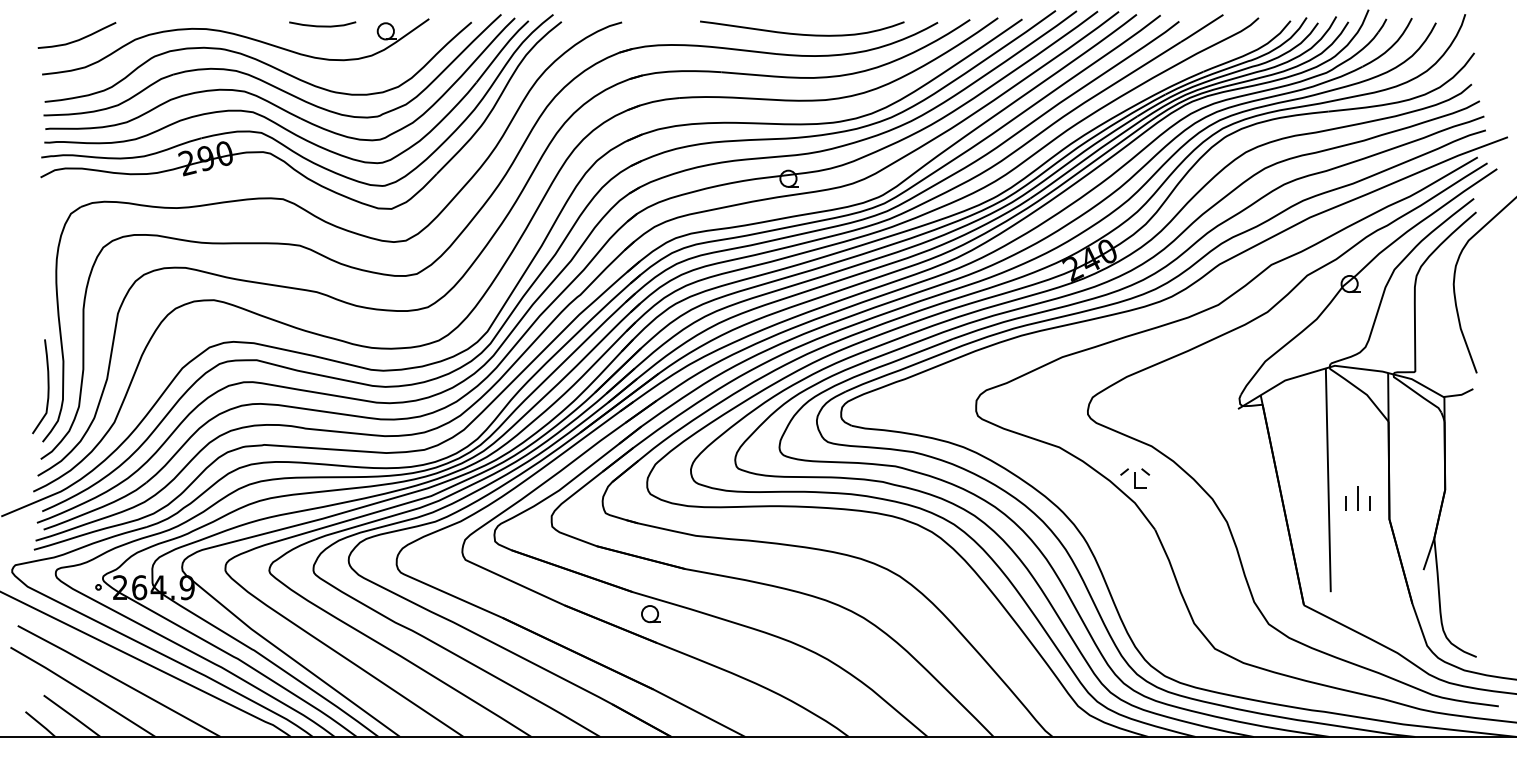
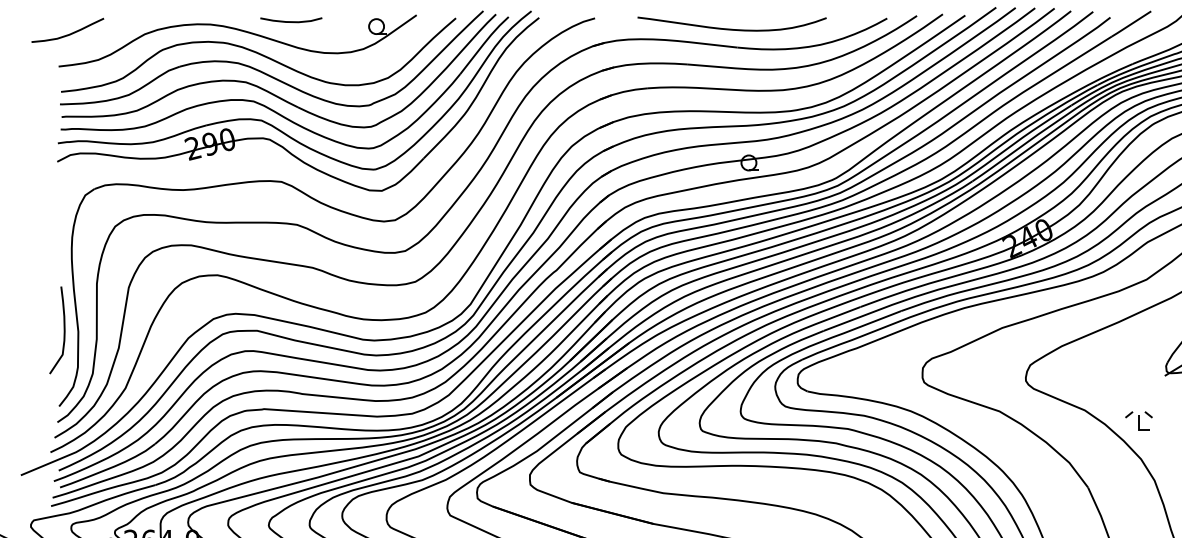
curve: (322, 25) -> (291, 21), moved
curve: (802, 33) -> (732, 28), moved
curve: (77, 39) -> (68, 34), moved
curve: (47, 386) -> (63, 330), moved
part: (1135, 478) -> (1139, 420), moved

